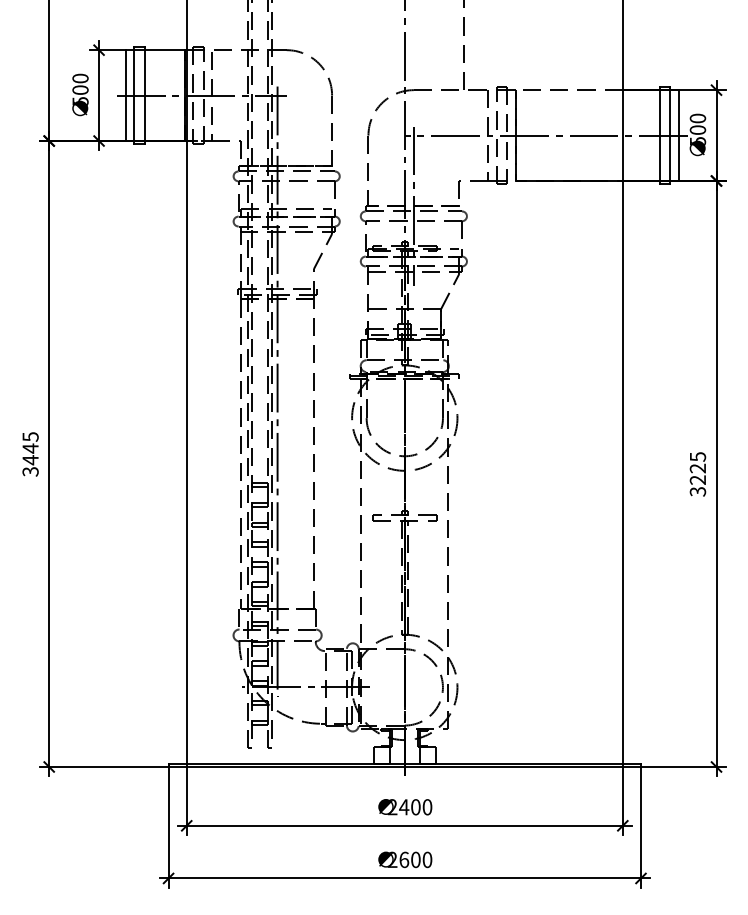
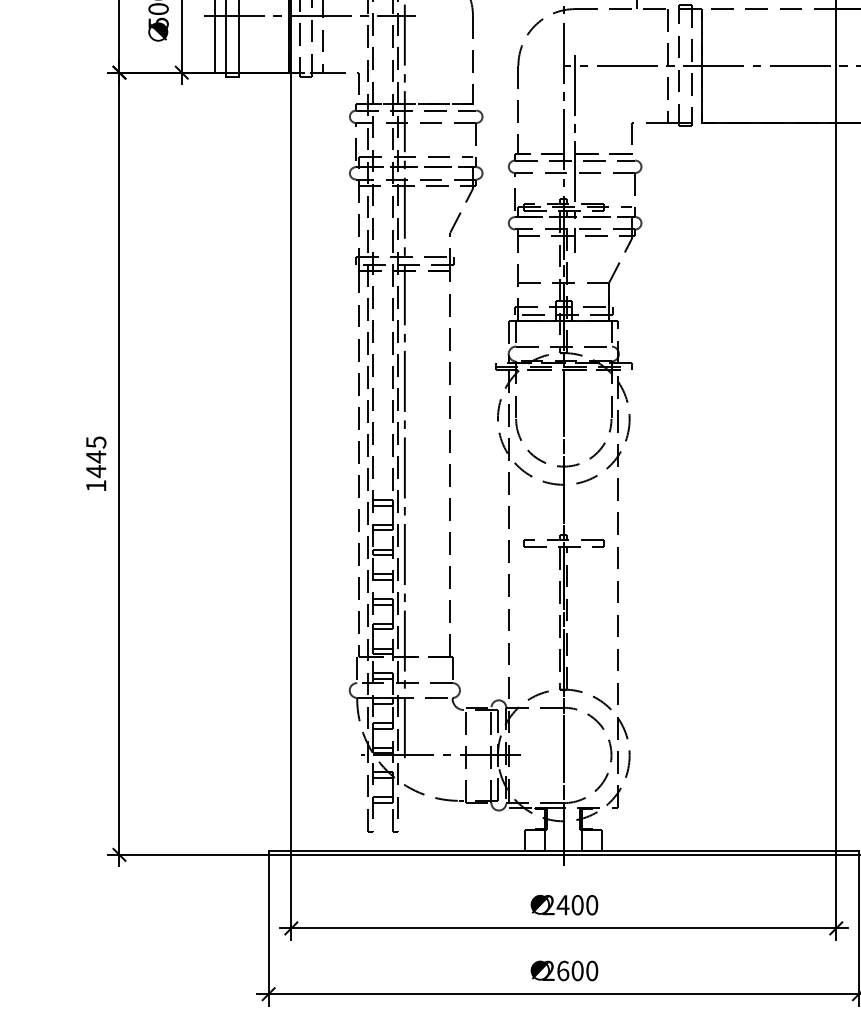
text: (30, 471) -> (96, 485), 3445 -> 1445

